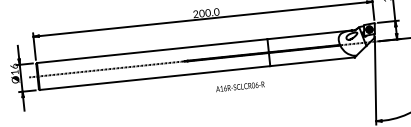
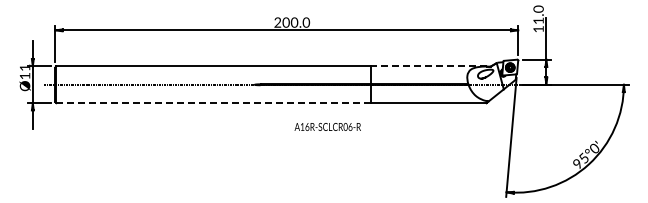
line: (309, 34) -> (428, 66), solid -> dashed
text: (14, 66) -> (25, 67), Ø16 -> Ø11
line: (155, 78) -> (214, 103), solid -> dashed

